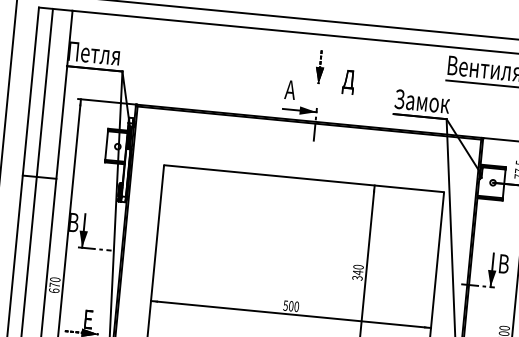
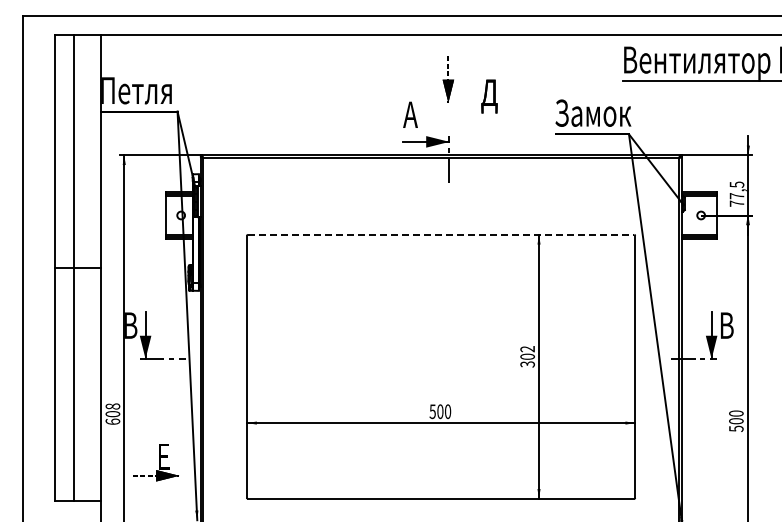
line: (304, 178) -> (441, 234), solid -> dashed
text: (358, 270) -> (527, 353), 340 -> 302
text: (54, 282) -> (112, 410), 670 -> 608

